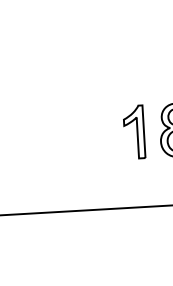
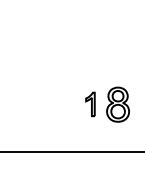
part: (134, 132) -> (90, 104), size x0.7

